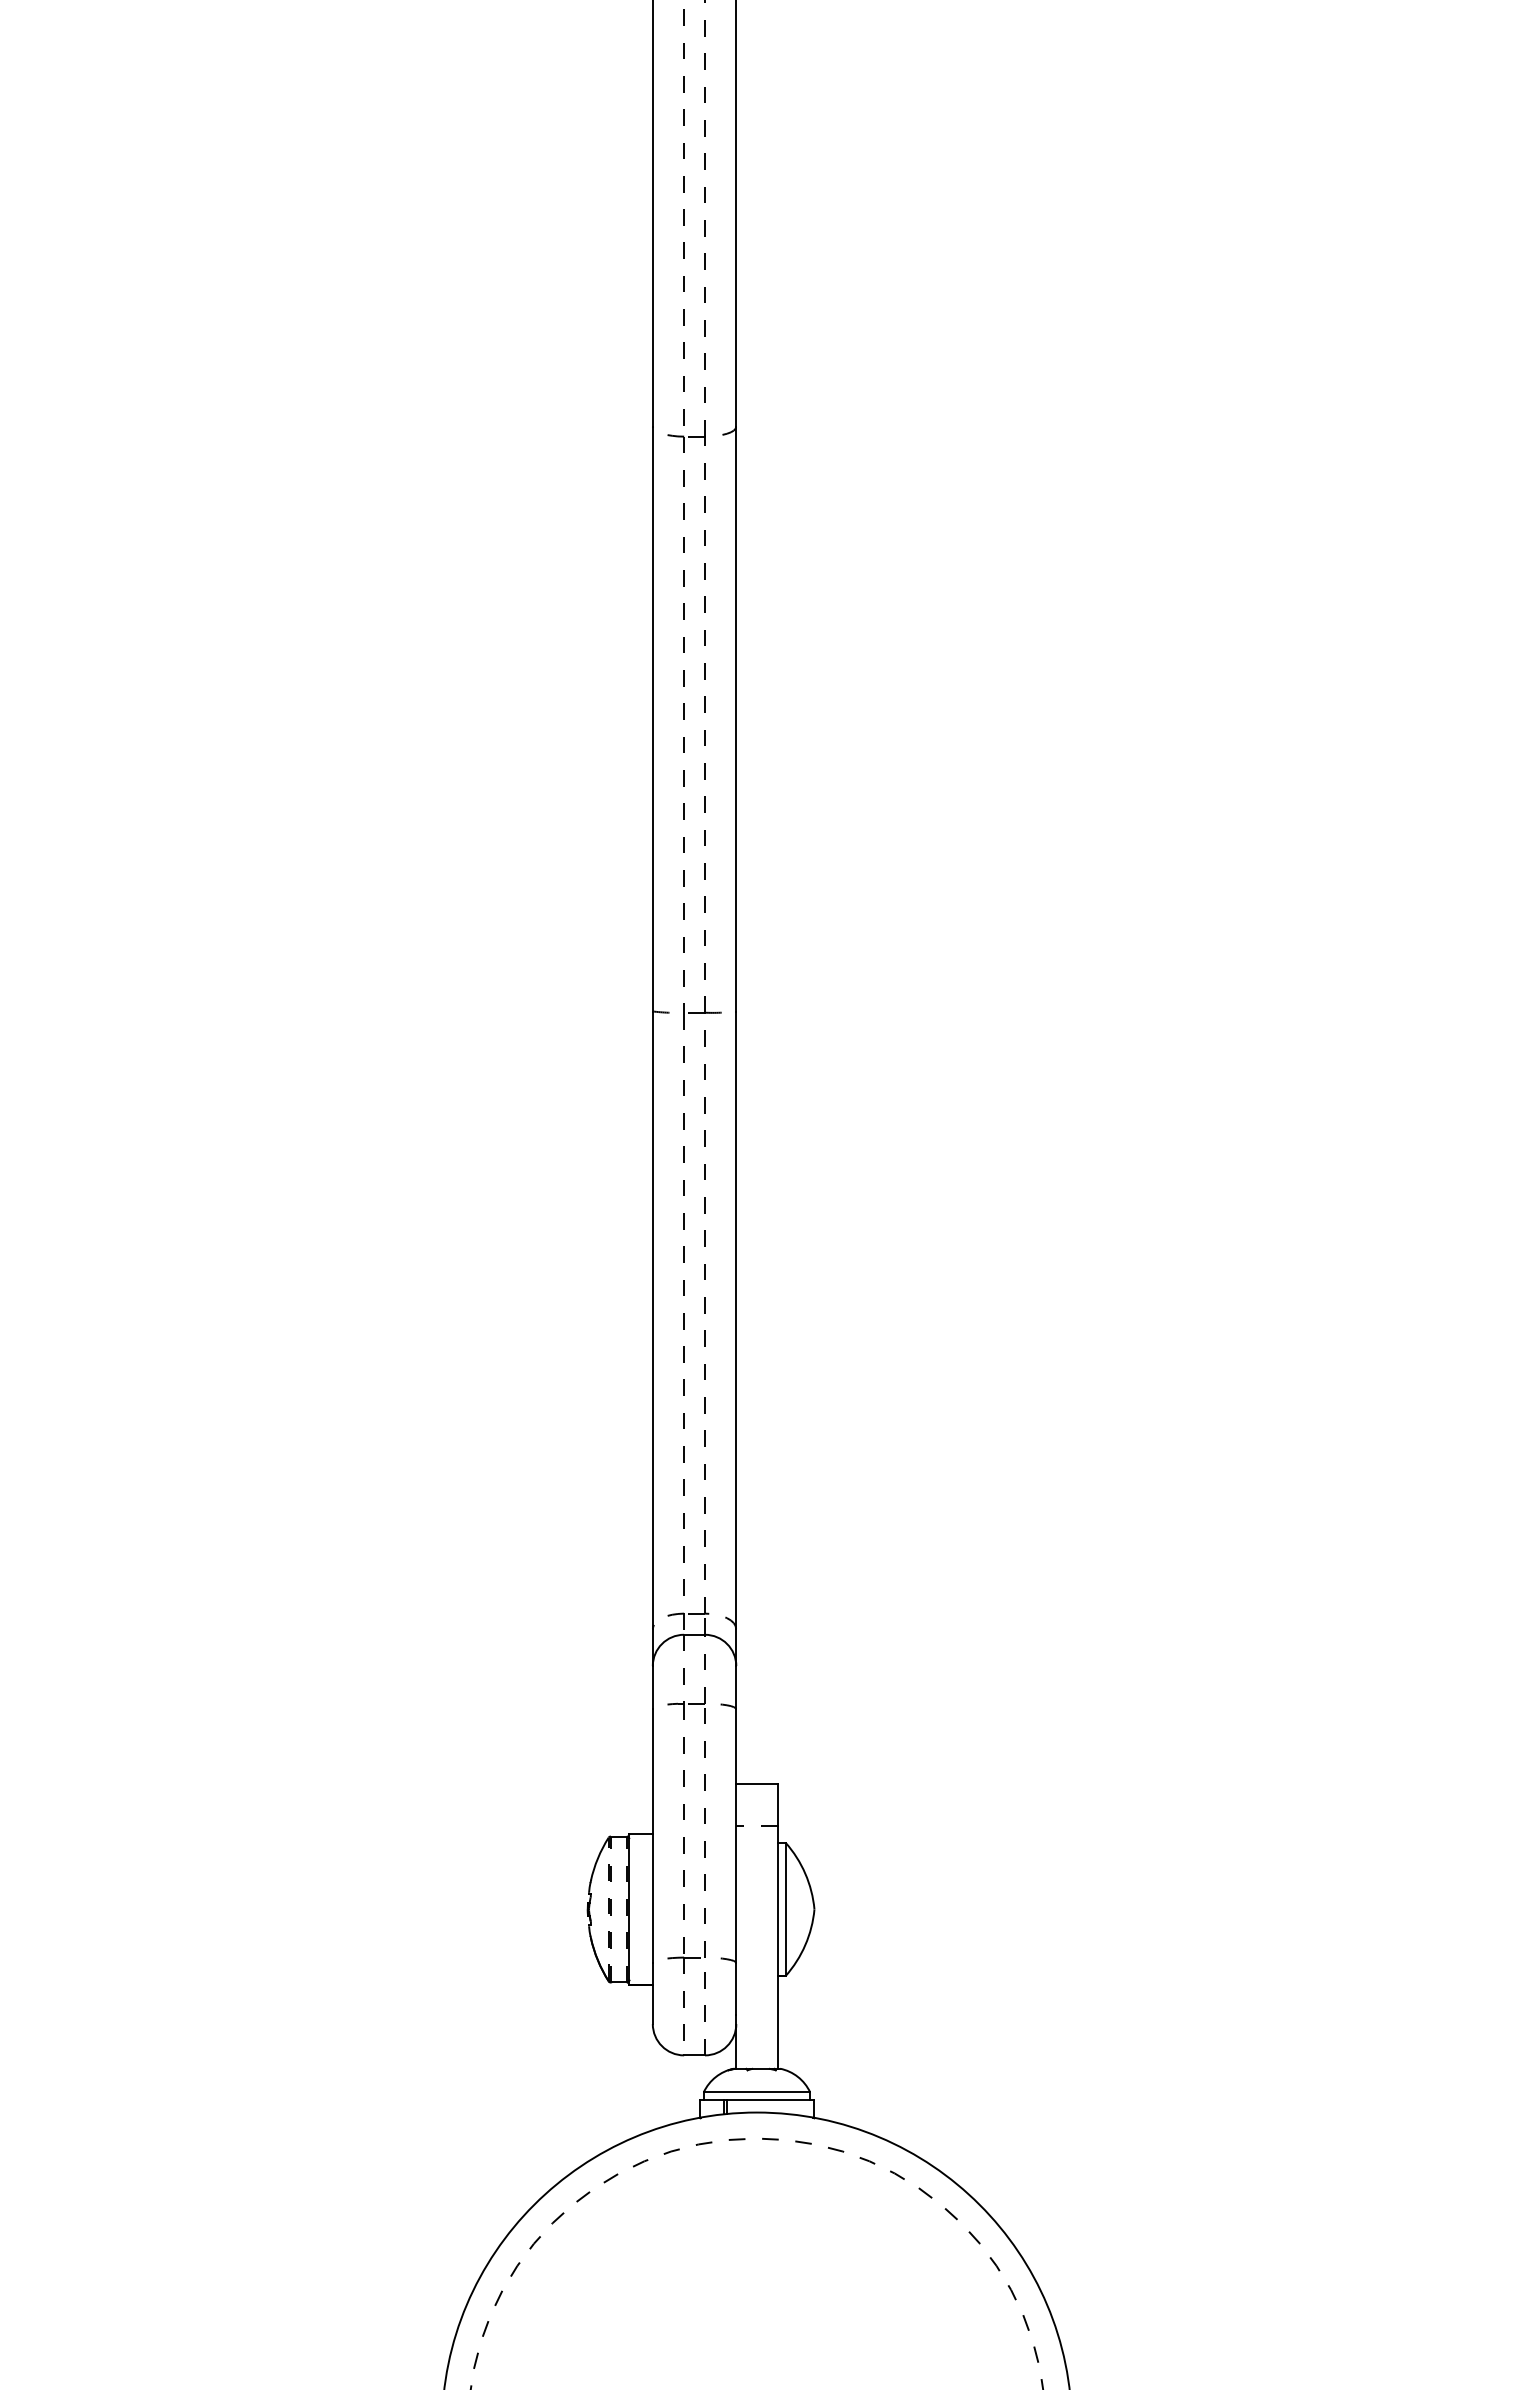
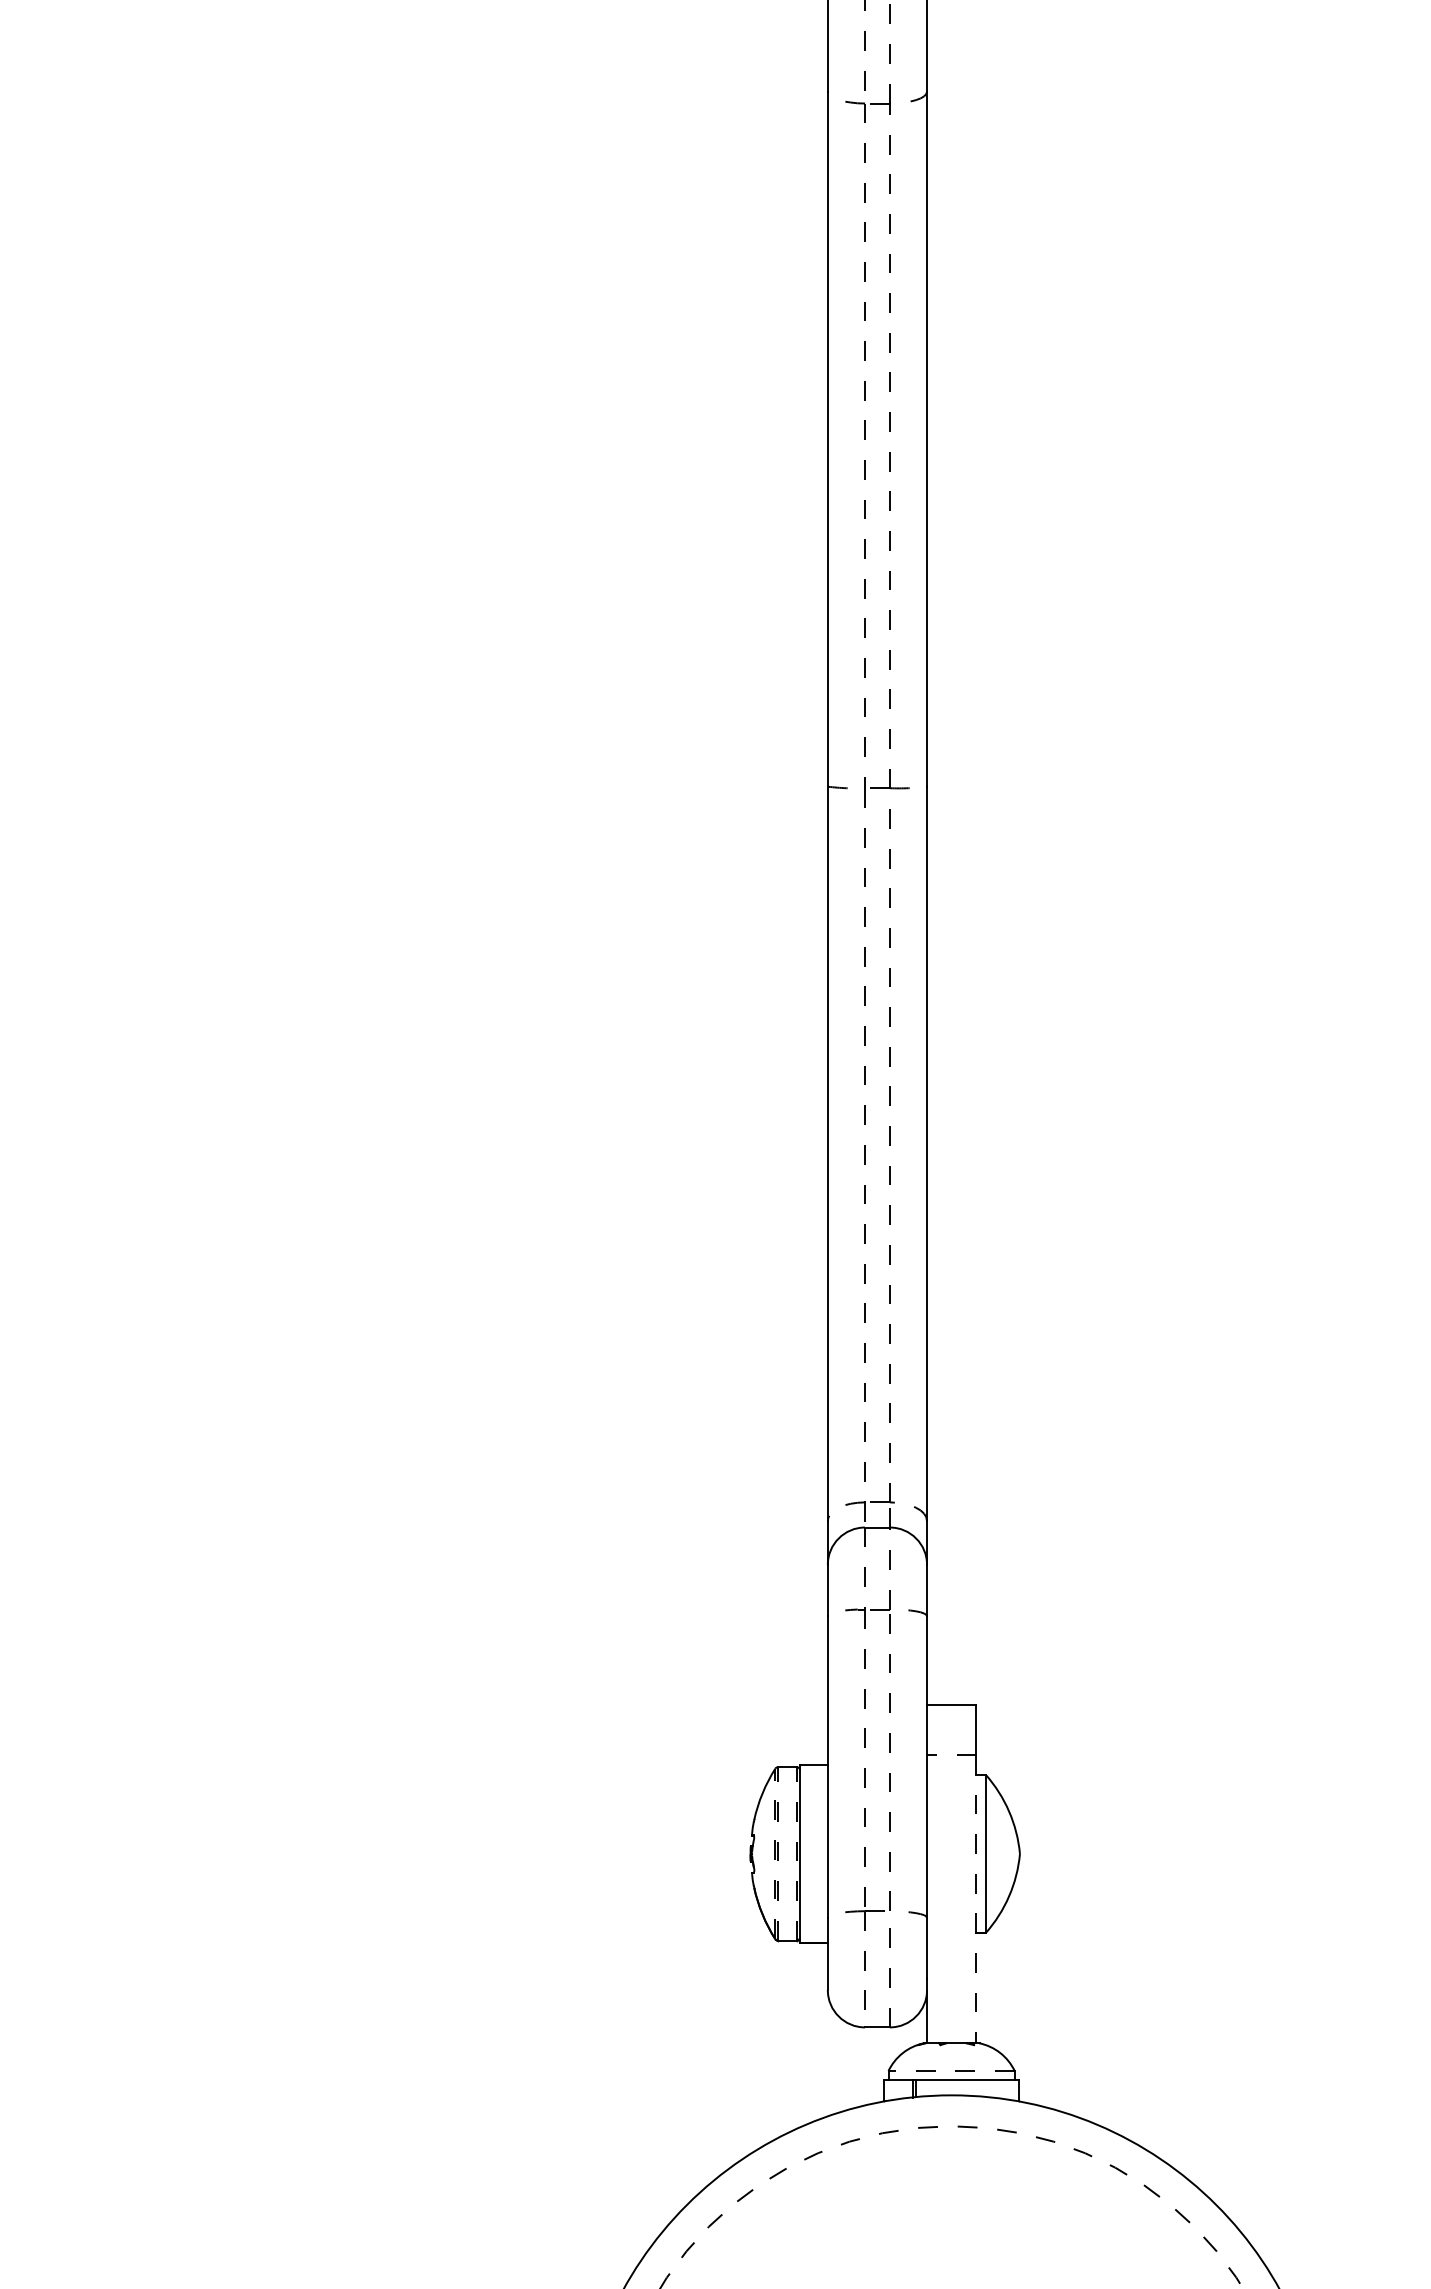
line: (777, 1947) -> (976, 1899), solid -> dashed
line: (756, 2092) -> (951, 2071), solid -> dashed

